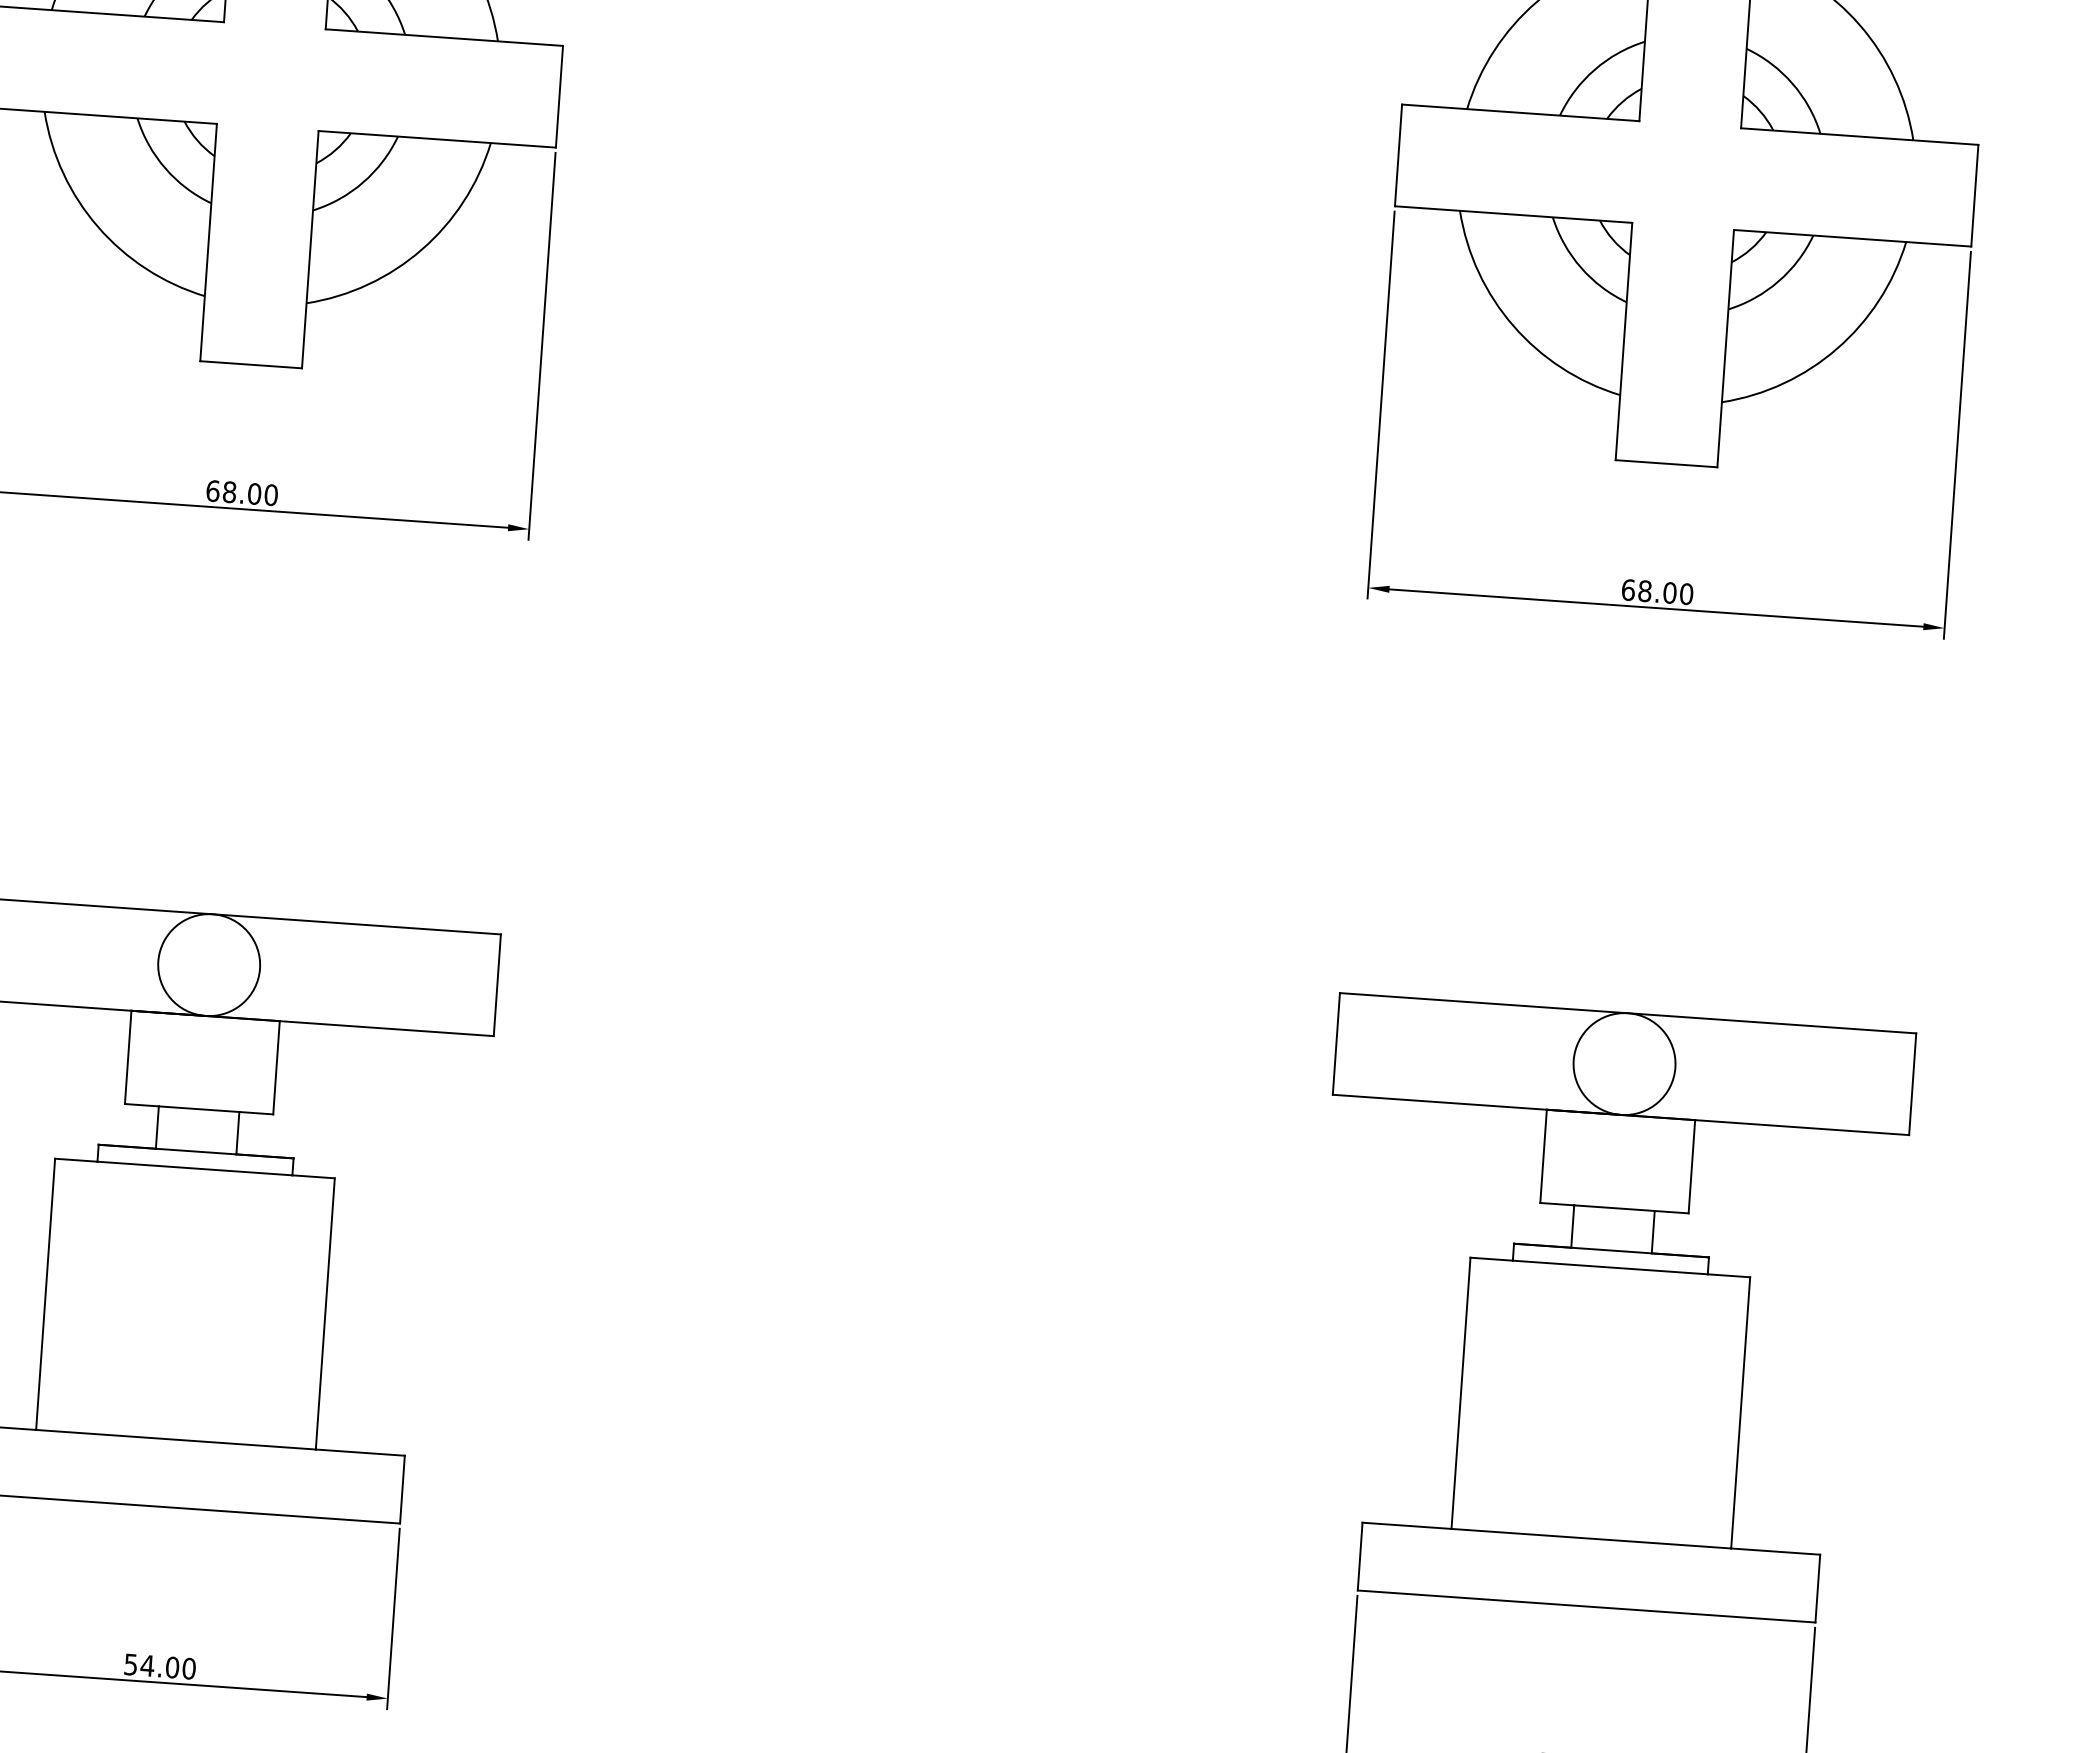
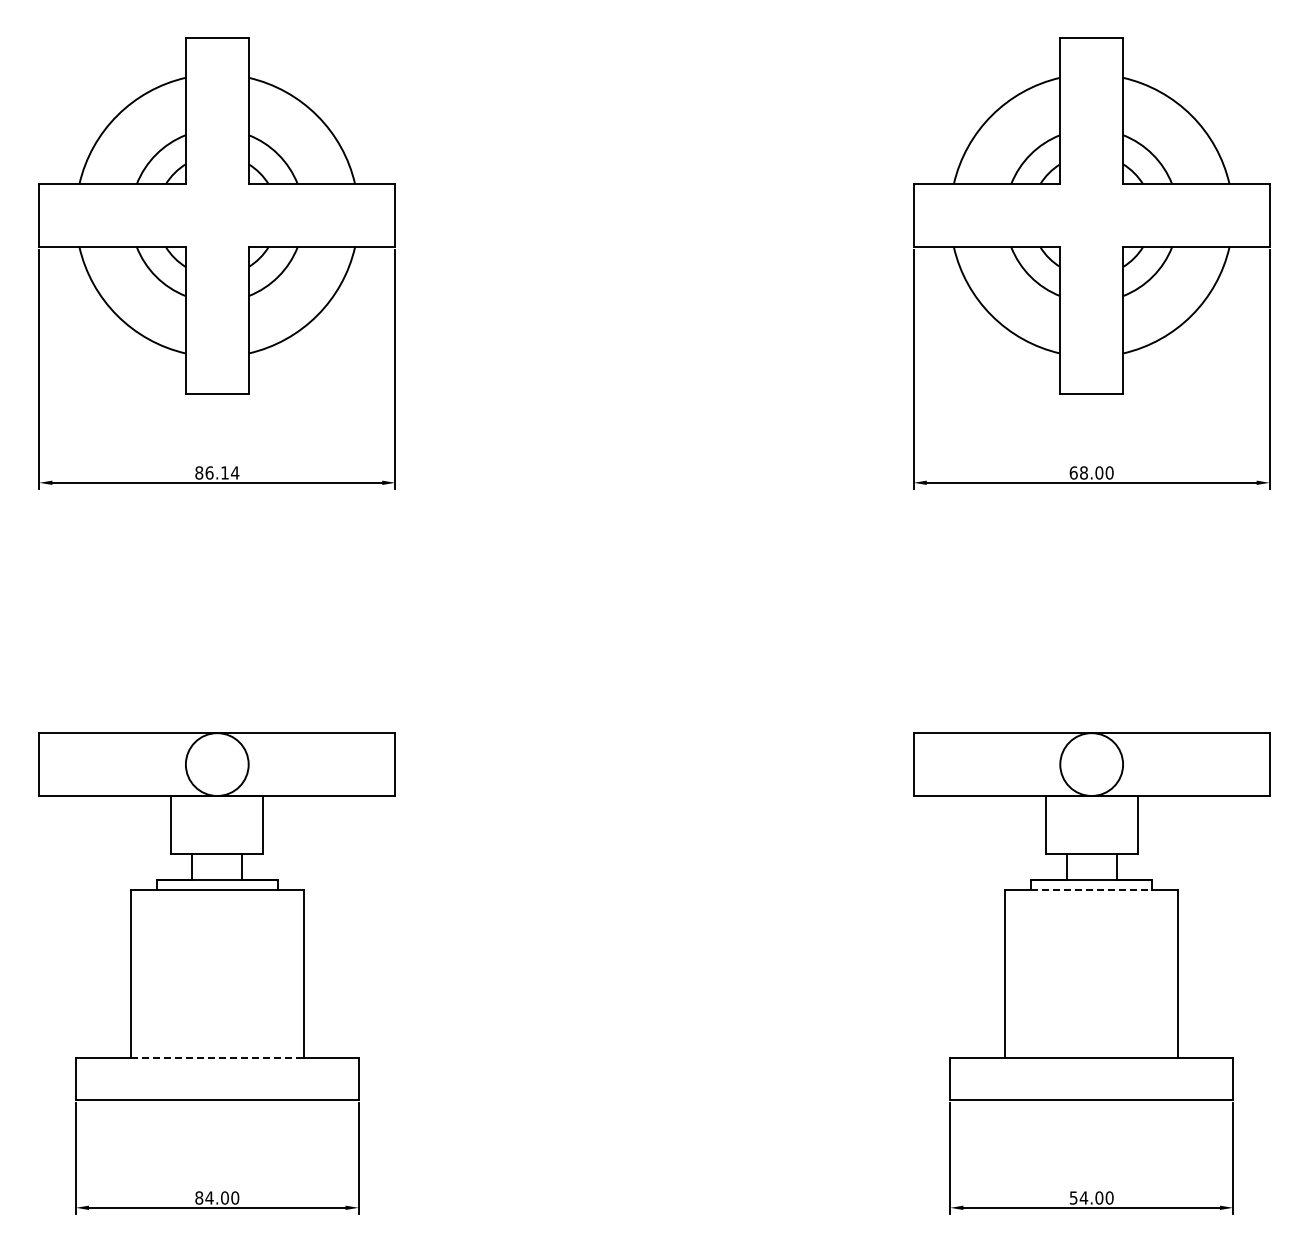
text: (242, 492) -> (217, 472), 68.00 -> 86.14
line: (1611, 1268) -> (1092, 890), solid -> dashed
line: (176, 1439) -> (217, 1057), solid -> dashed
text: (131, 1663) -> (199, 1197), 54.00 -> 84.00

